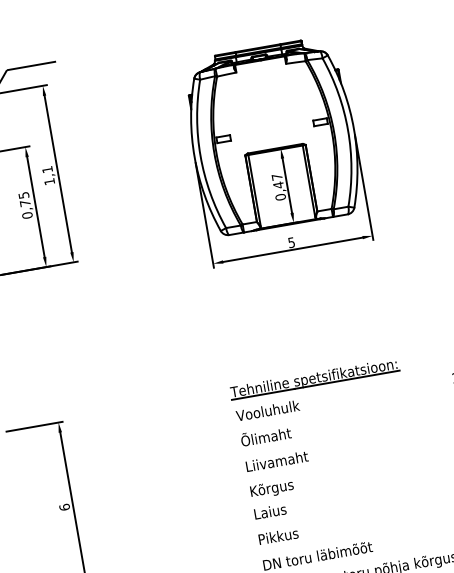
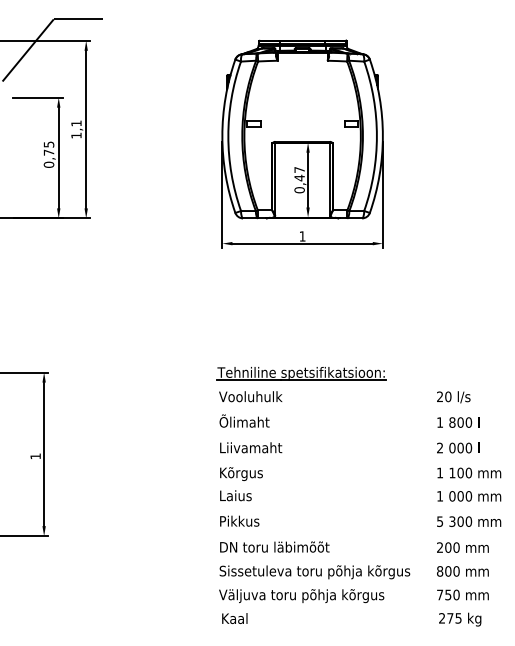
text: (291, 242) -> (302, 236), 5 -> 1
text: (64, 507) -> (35, 456), 6 -> 1

